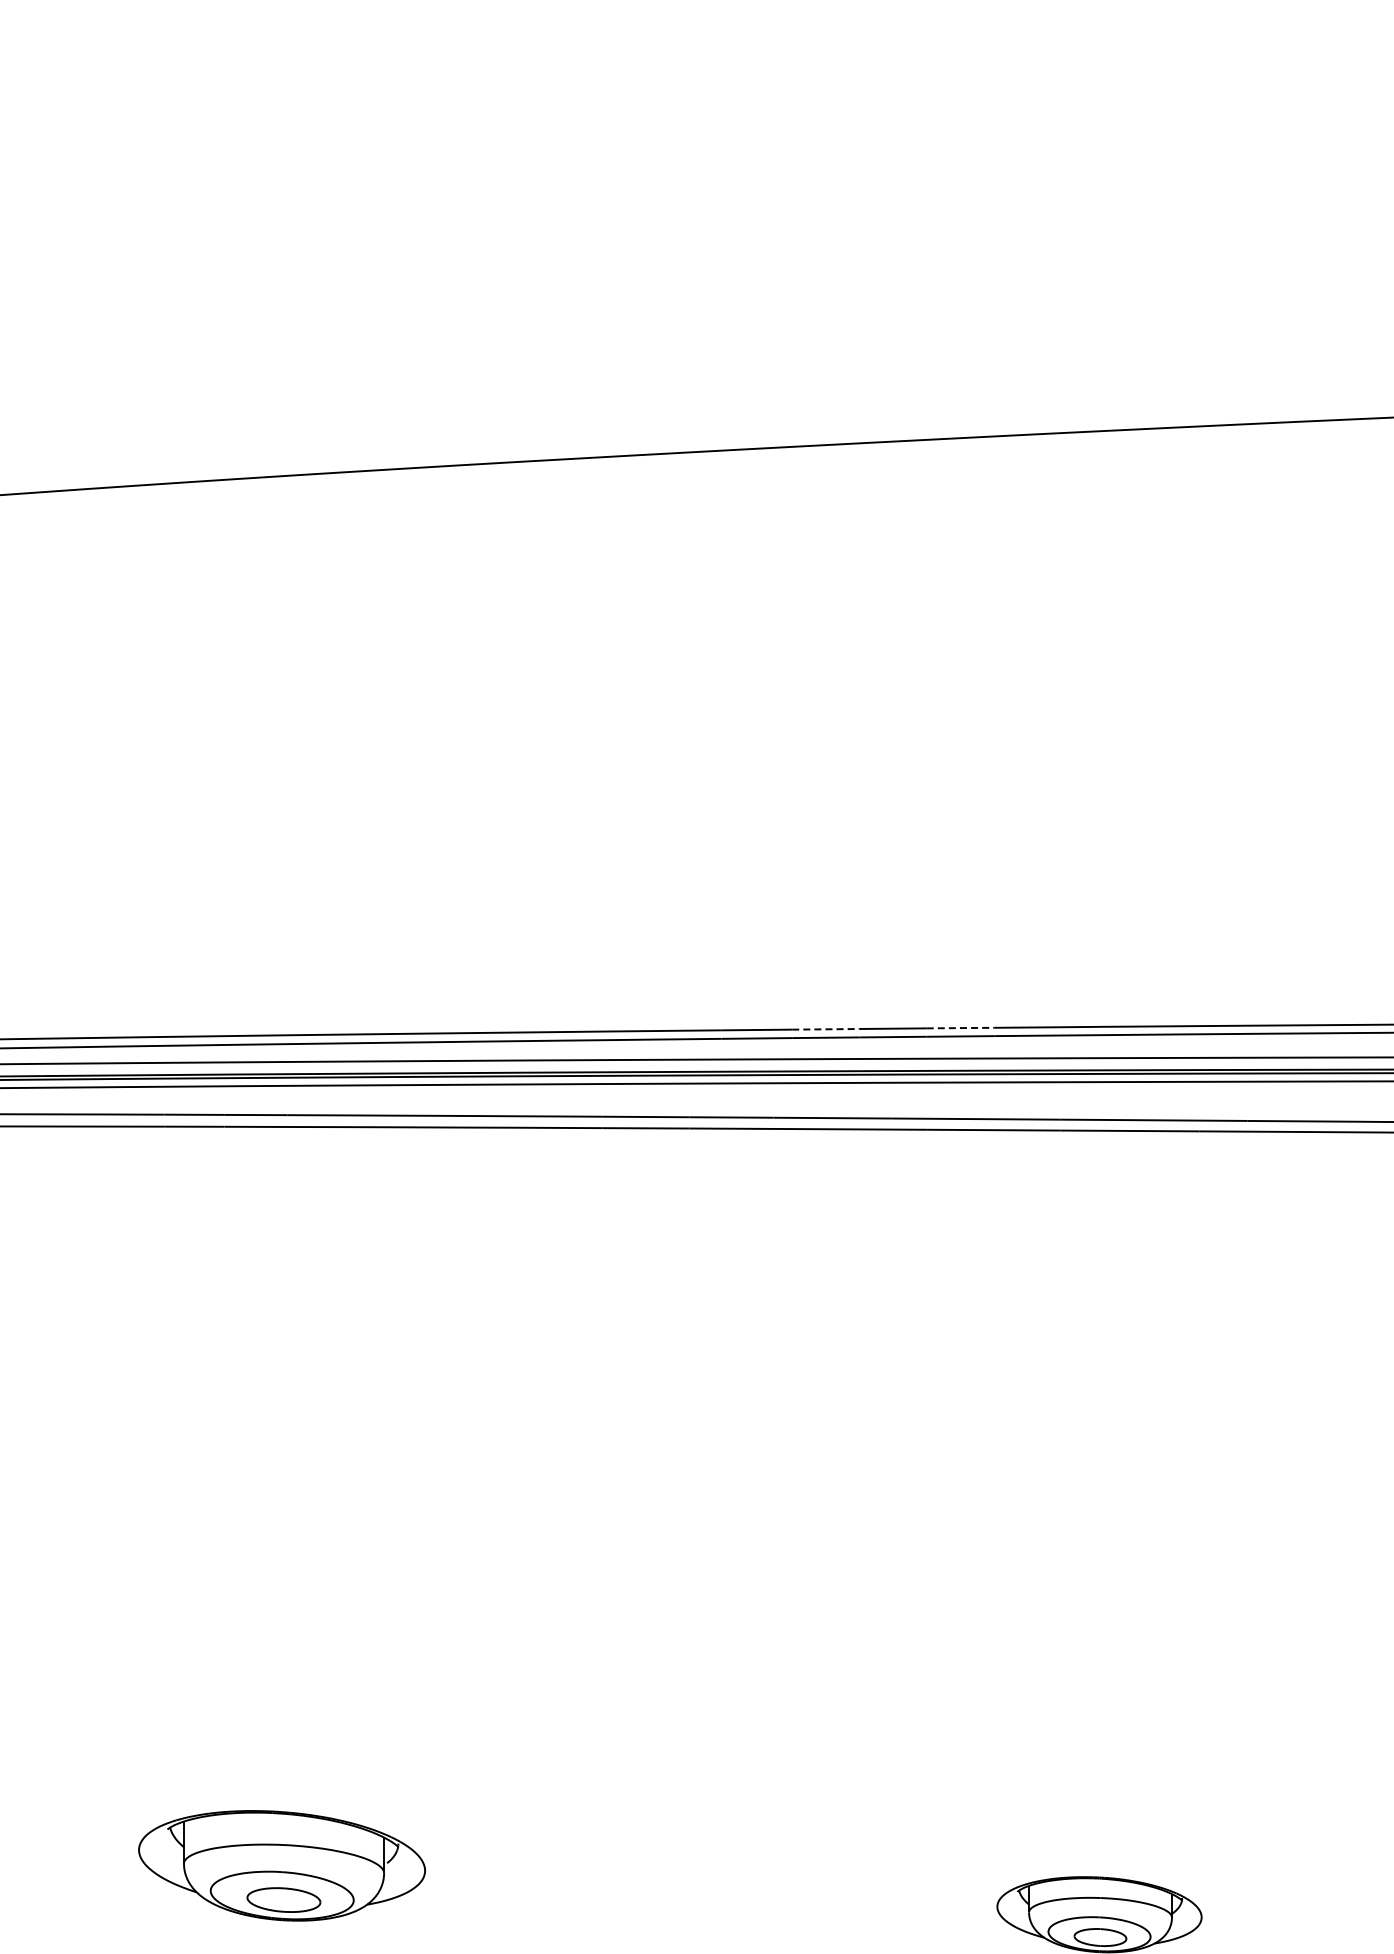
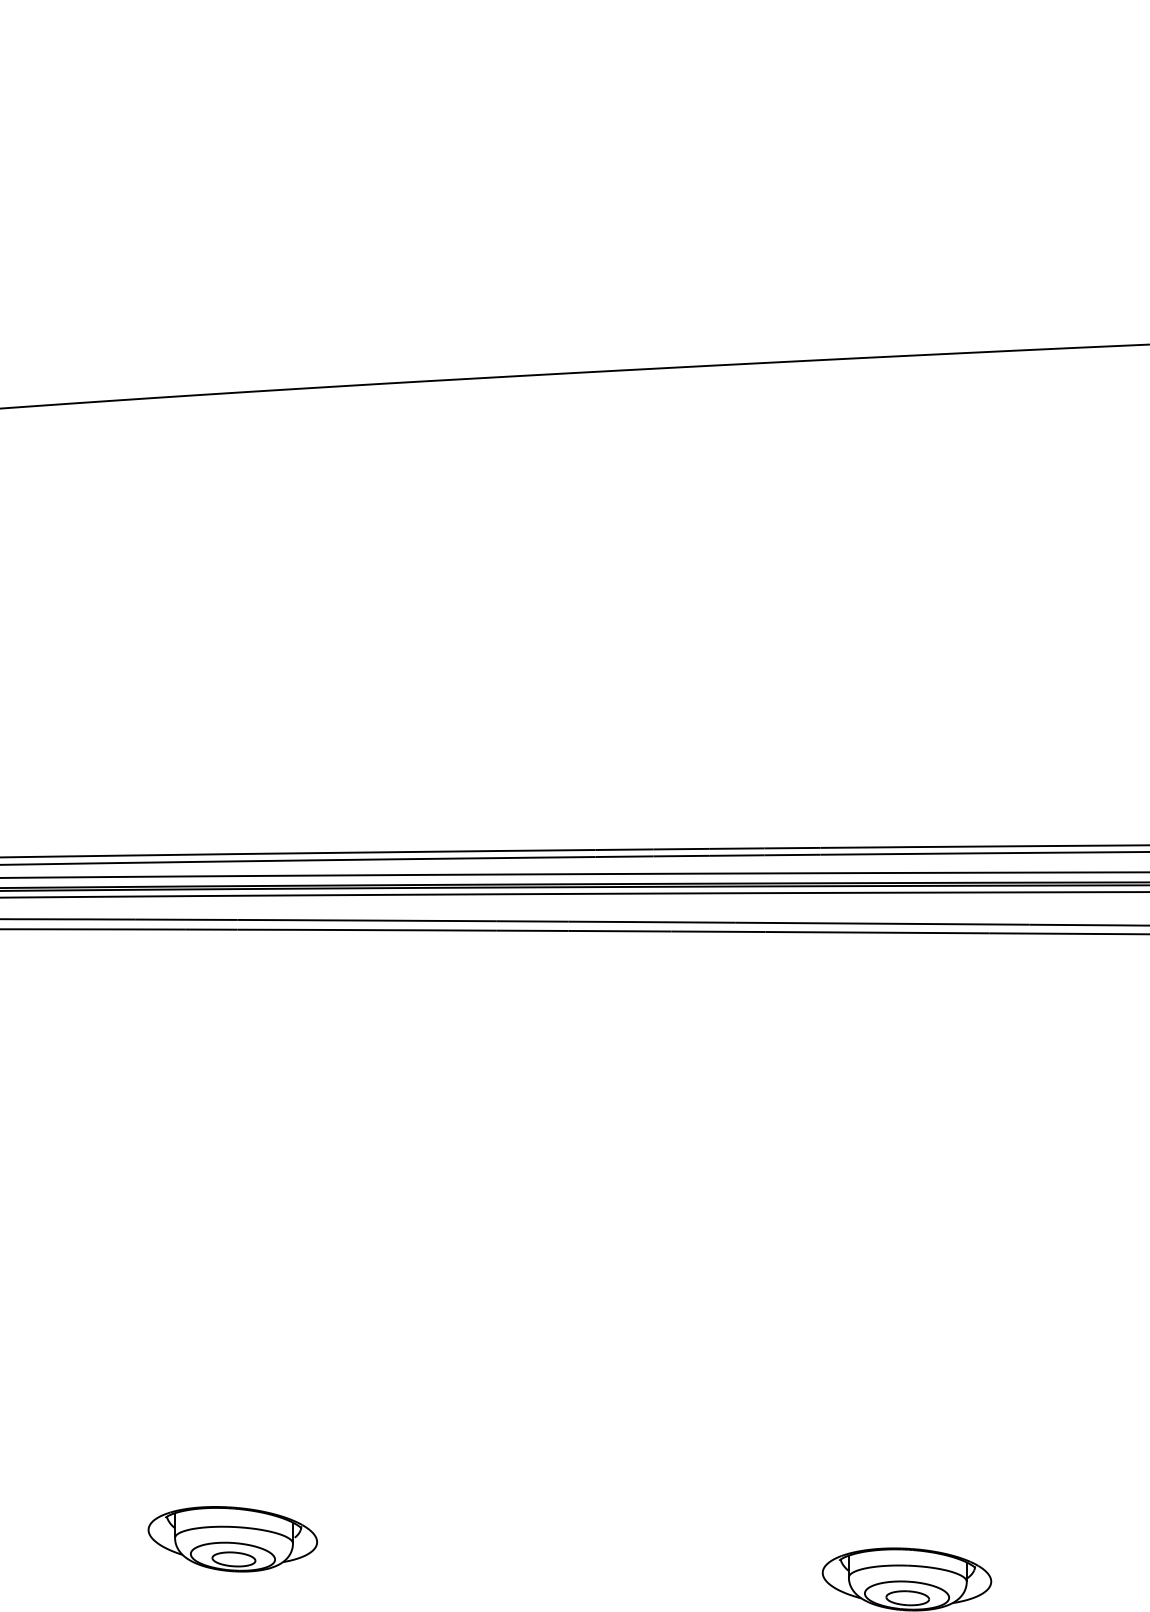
line: (961, 1028) -> (793, 848), dashed -> solid
line: (825, 1029) -> (680, 849), dashed -> solid
part: (282, 1866) -> (233, 1539), size x0.71

